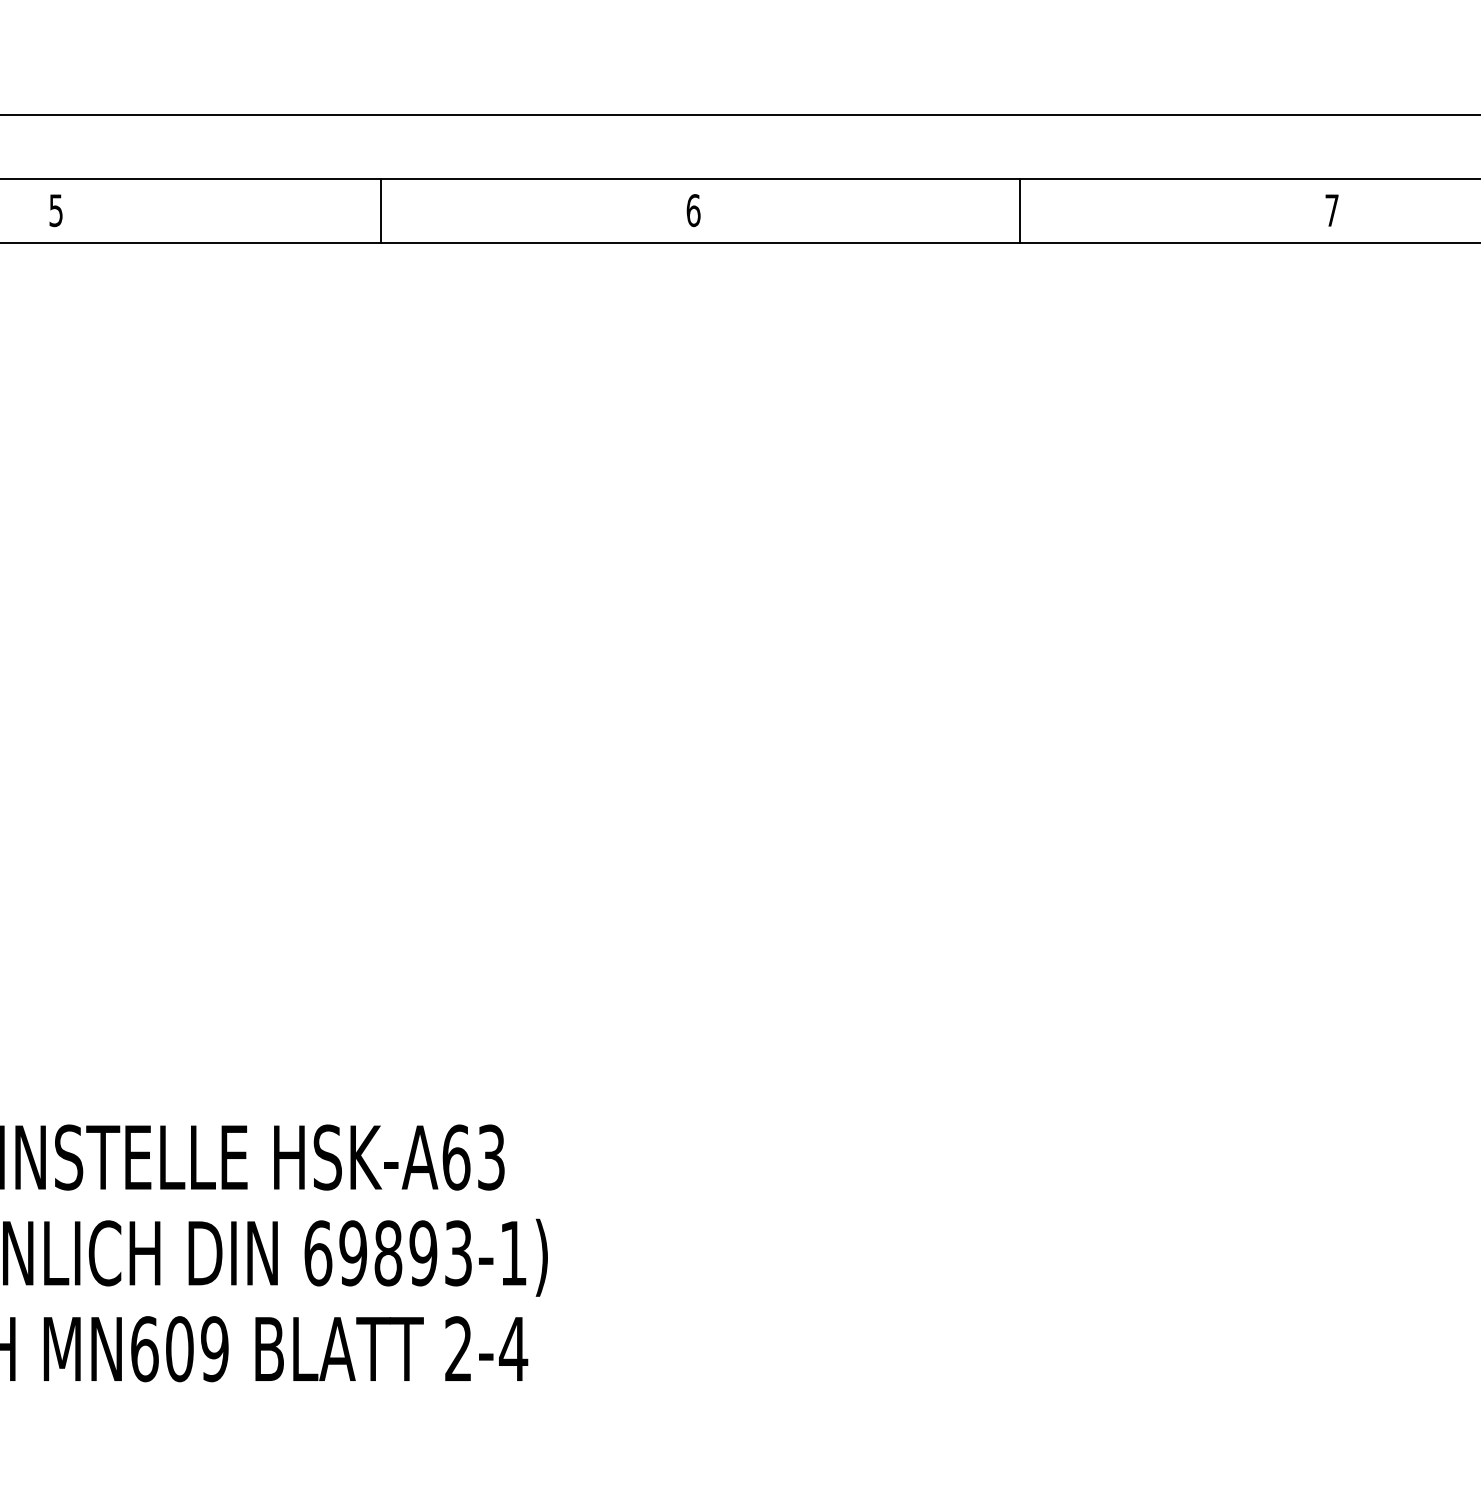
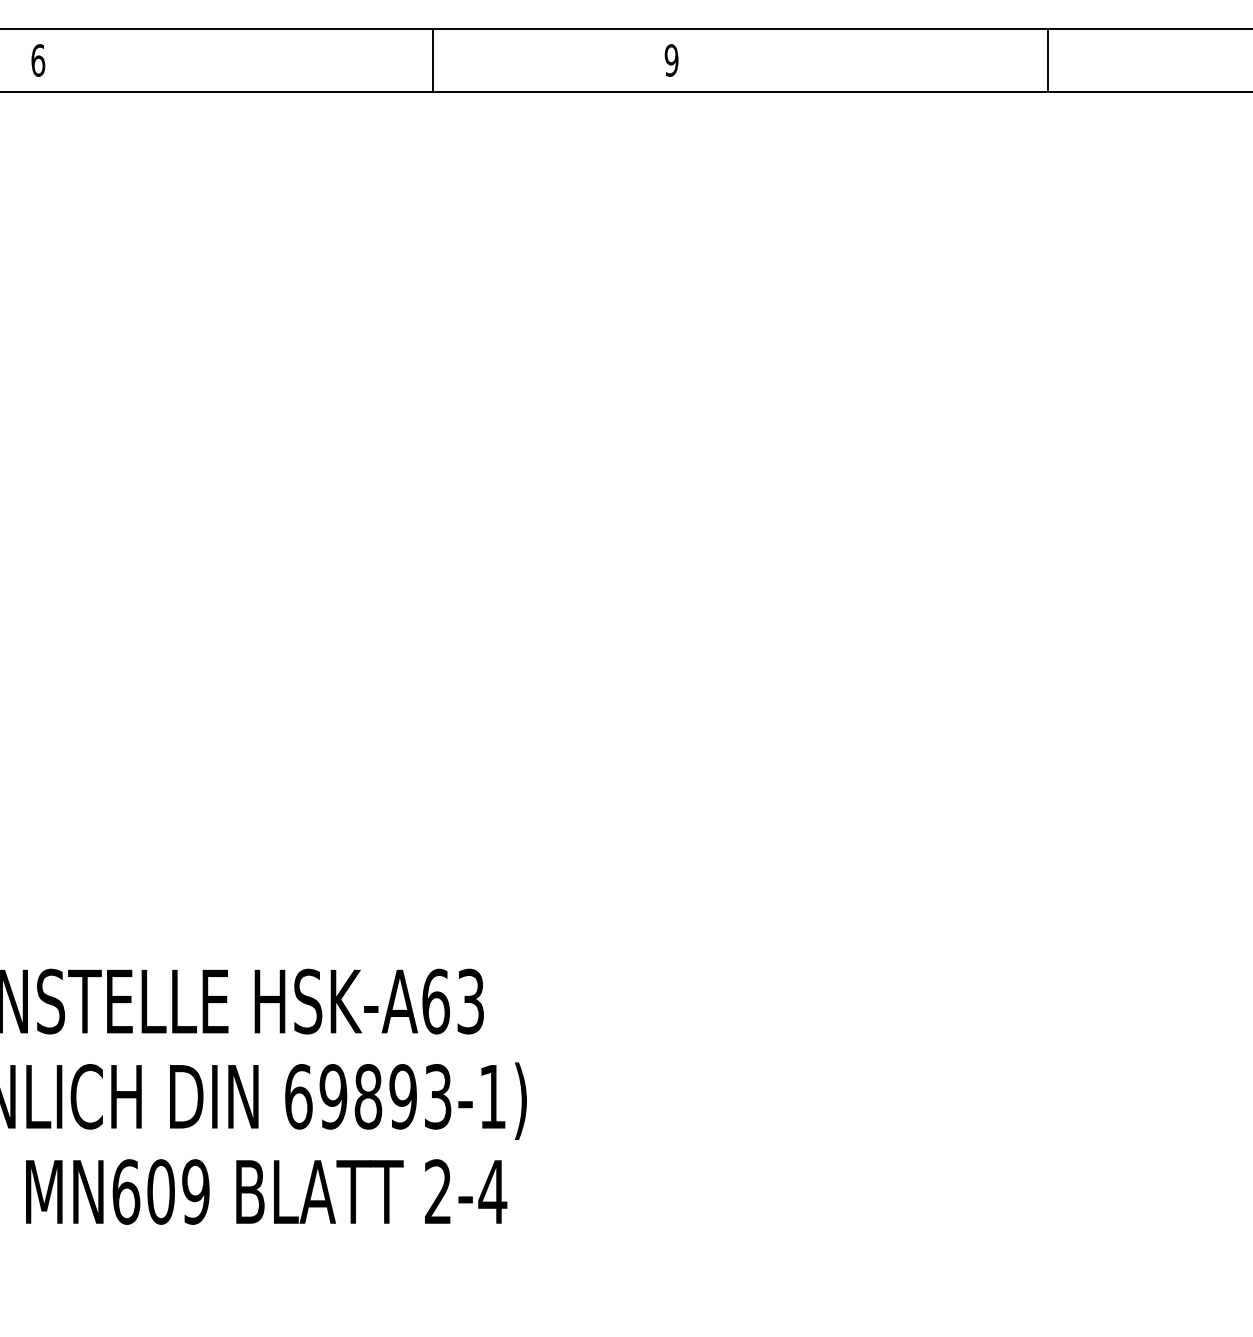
text: (56, 210) -> (38, 60), 5 -> 6
line: (381, 210) -> (433, 60), moved
text: (693, 210) -> (671, 60), 6 -> 9
line: (1019, 210) -> (1048, 60), moved

